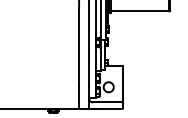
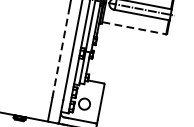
line: (140, 11) -> (134, 28), solid -> dashed
line: (79, 47) -> (61, 54), solid -> dashed

